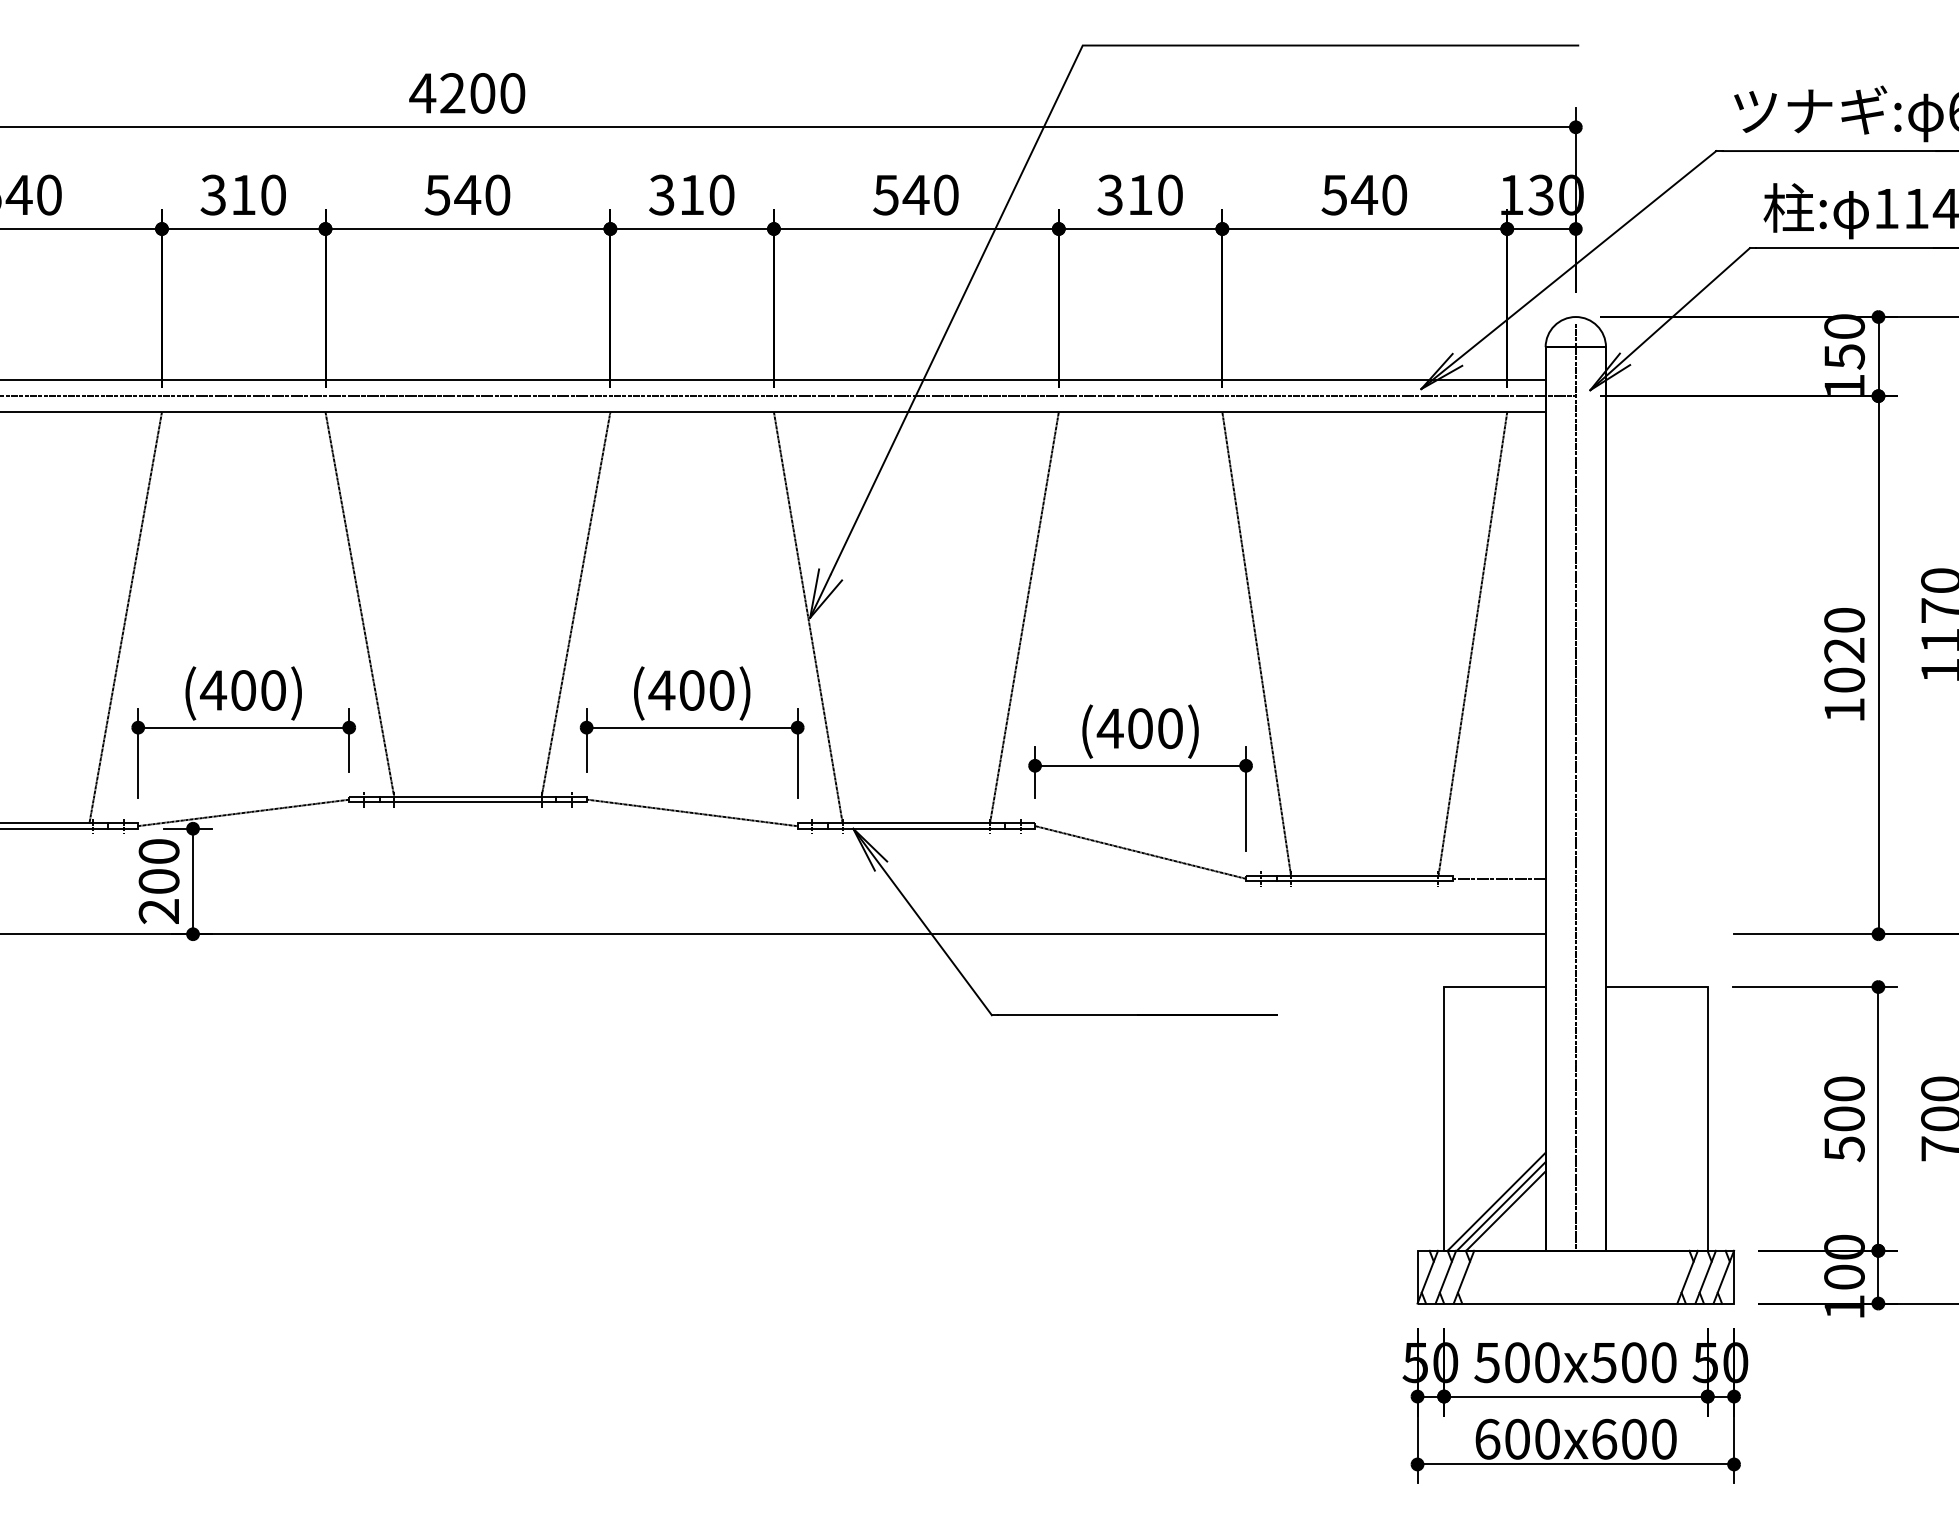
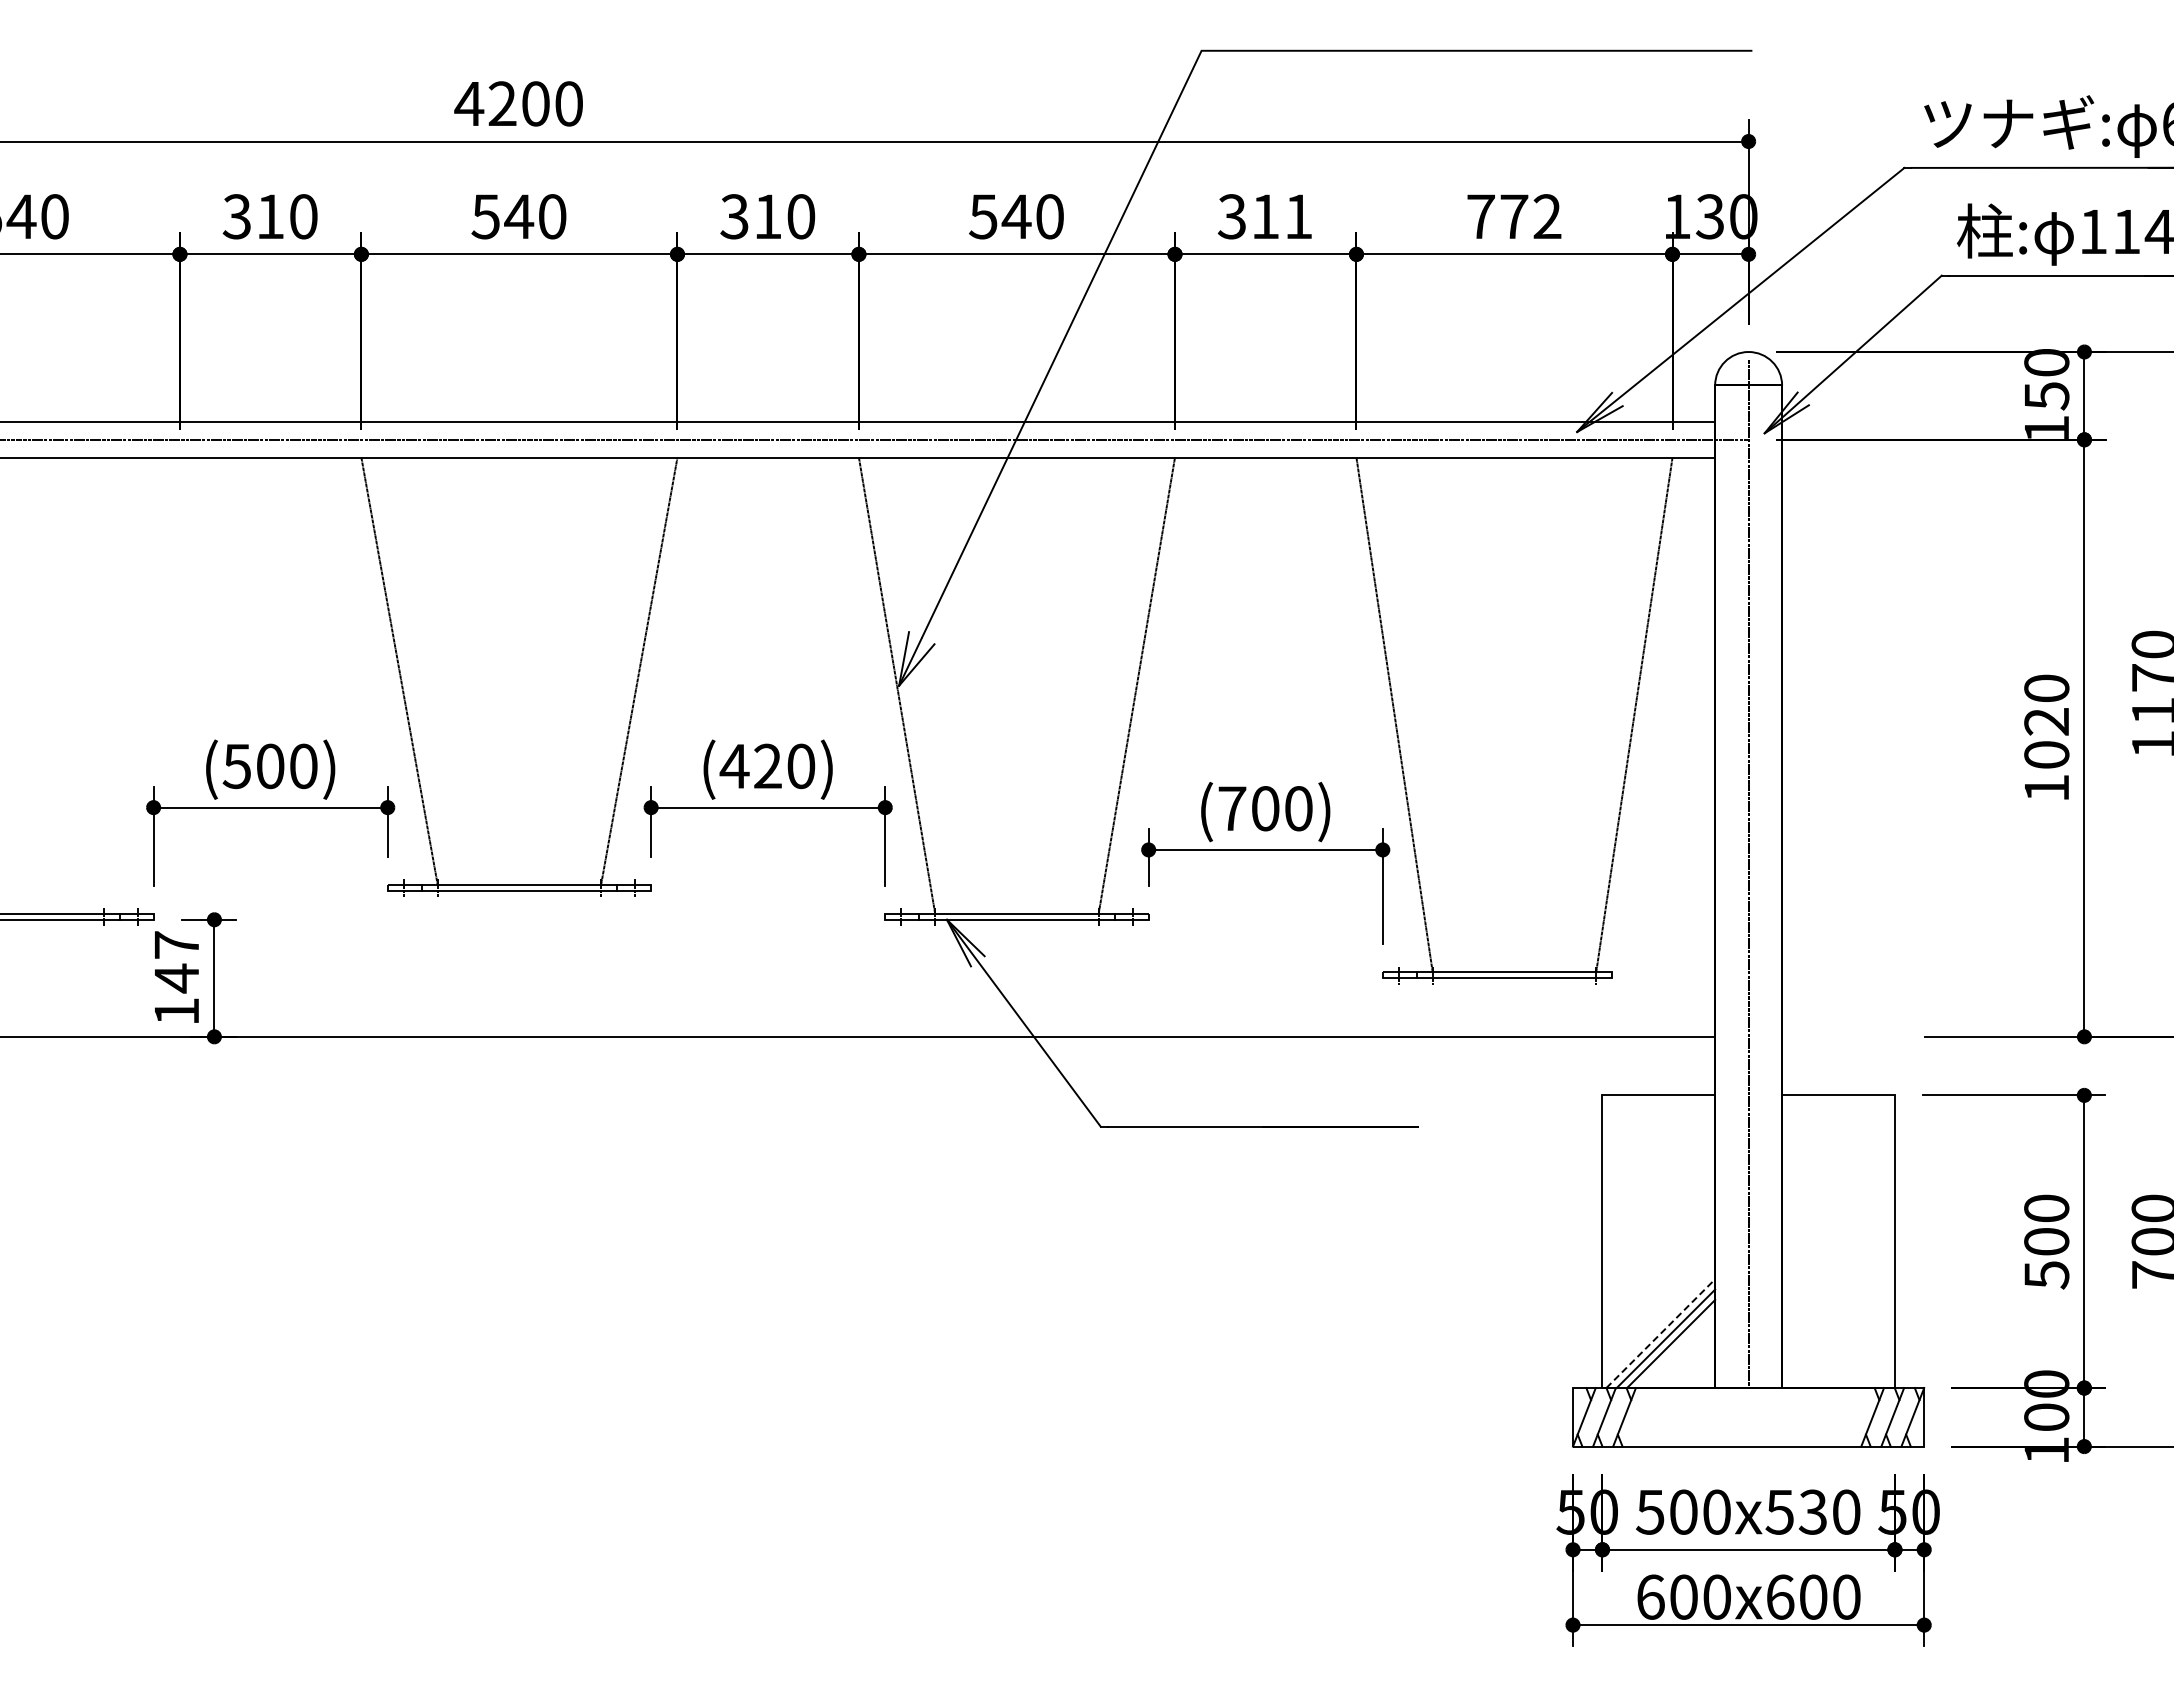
text: (1170, 194) -> (1298, 216), 310 -> 311
text: (1363, 194) -> (1513, 216), 540 -> 772
line: (125, 617) -> (139, 685), removed
text: (213, 690) -> (237, 766), (400) -> (500)
text: (691, 690) -> (767, 766), (400) -> (420)
text: (1110, 728) -> (1232, 808), (400) -> (700)
line: (243, 812) -> (270, 901), removed
line: (692, 812) -> (768, 901), removed
line: (1140, 851) -> (1265, 945), removed
line: (1499, 878) -> (1663, 975), removed
text: (158, 881) -> (176, 978), 200 -> 147
line: (1496, 1201) -> (1660, 1333), solid -> dashed
text: (1633, 1362) -> (1812, 1511), 500x500 -> 500x530

